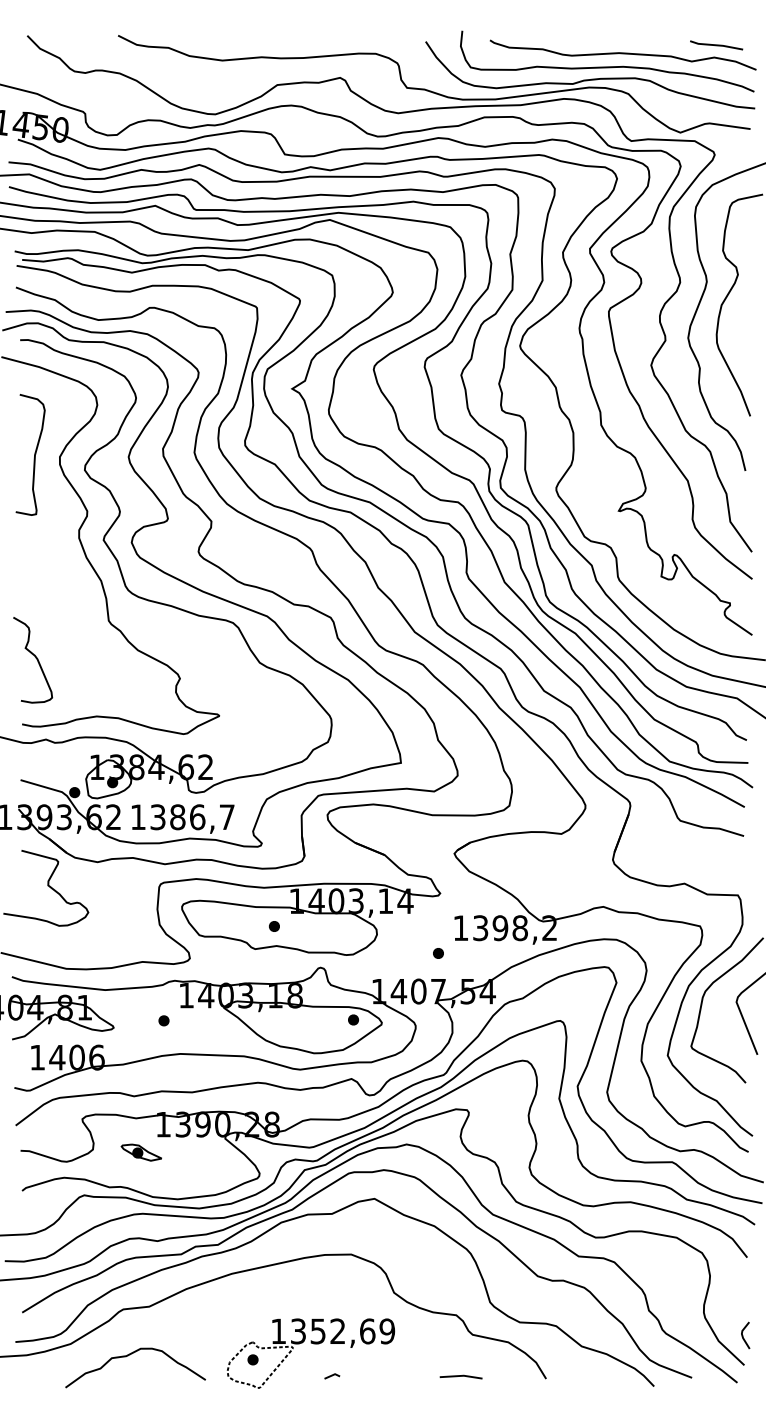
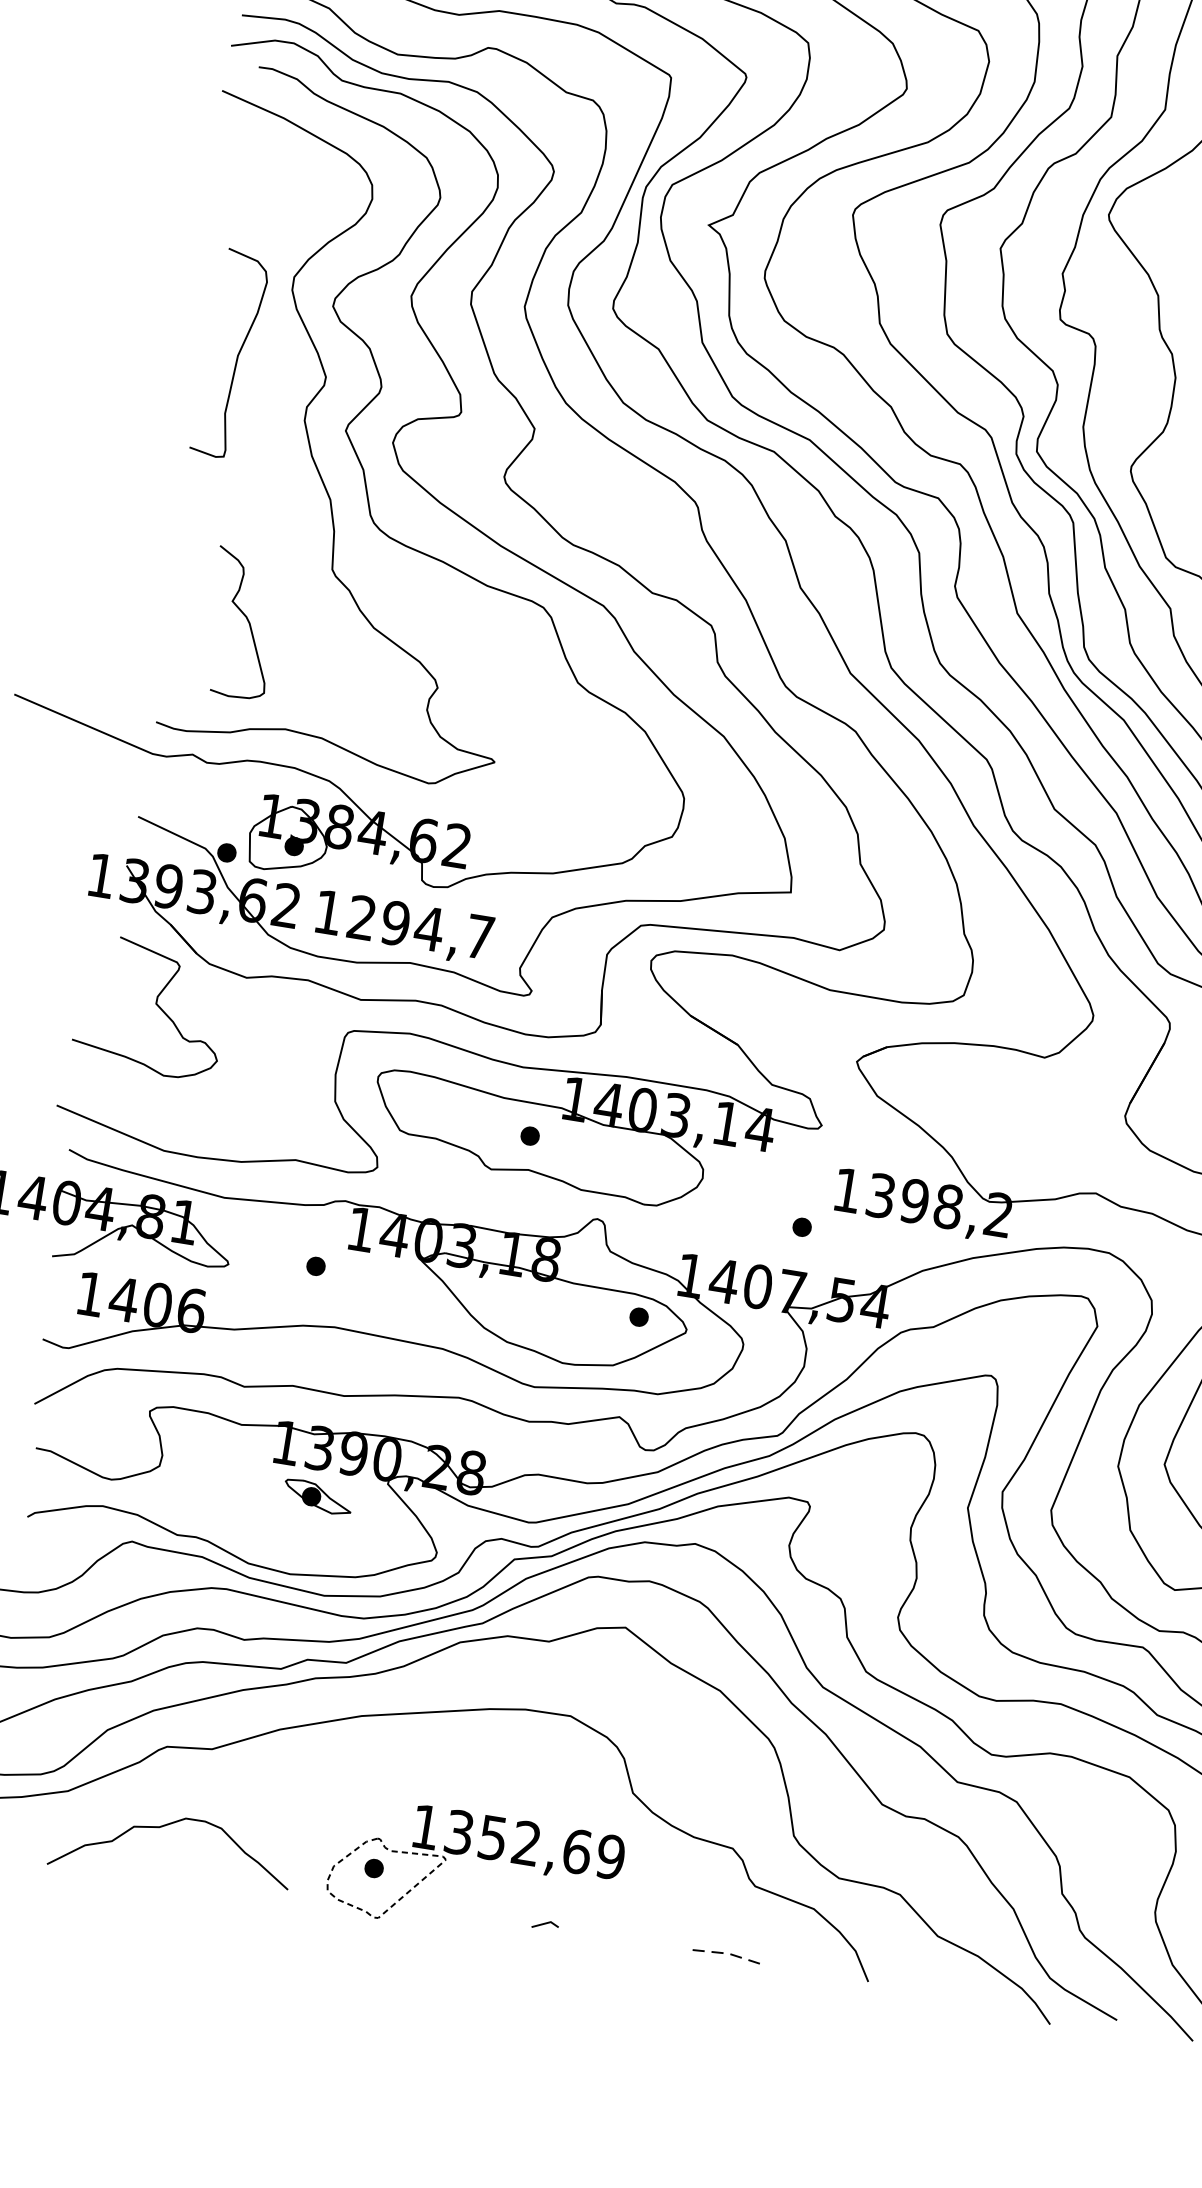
curve: (34, 454) -> (237, 354), moved
curve: (35, 658) -> (246, 621), moved
text: (177, 817) -> (395, 923), 1386,7 -> 1294,7
part: (140, 1152) -> (316, 1496), moved
line: (460, 1375) -> (723, 1952), solid -> dashed
line: (332, 1376) -> (545, 1925), moved

